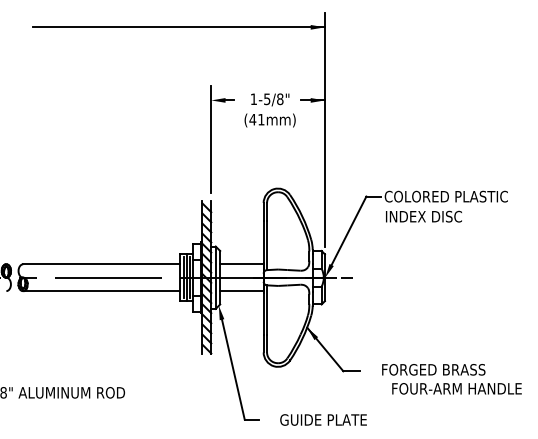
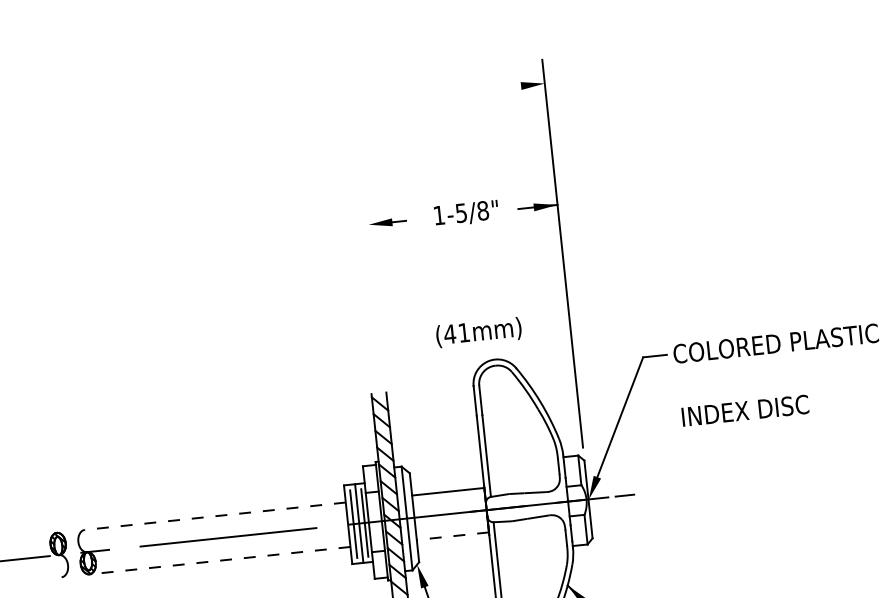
line: (178, 27) -> (301, 109), removed
text: (269, 120) -> (477, 332), moved
line: (211, 139) -> (375, 289), removed
text: (423, 216) -> (744, 410), moved
line: (101, 264) -> (214, 516), solid -> dashed
line: (101, 291) -> (219, 561), solid -> dashed
line: (241, 291) -> (452, 536), solid -> dashed

